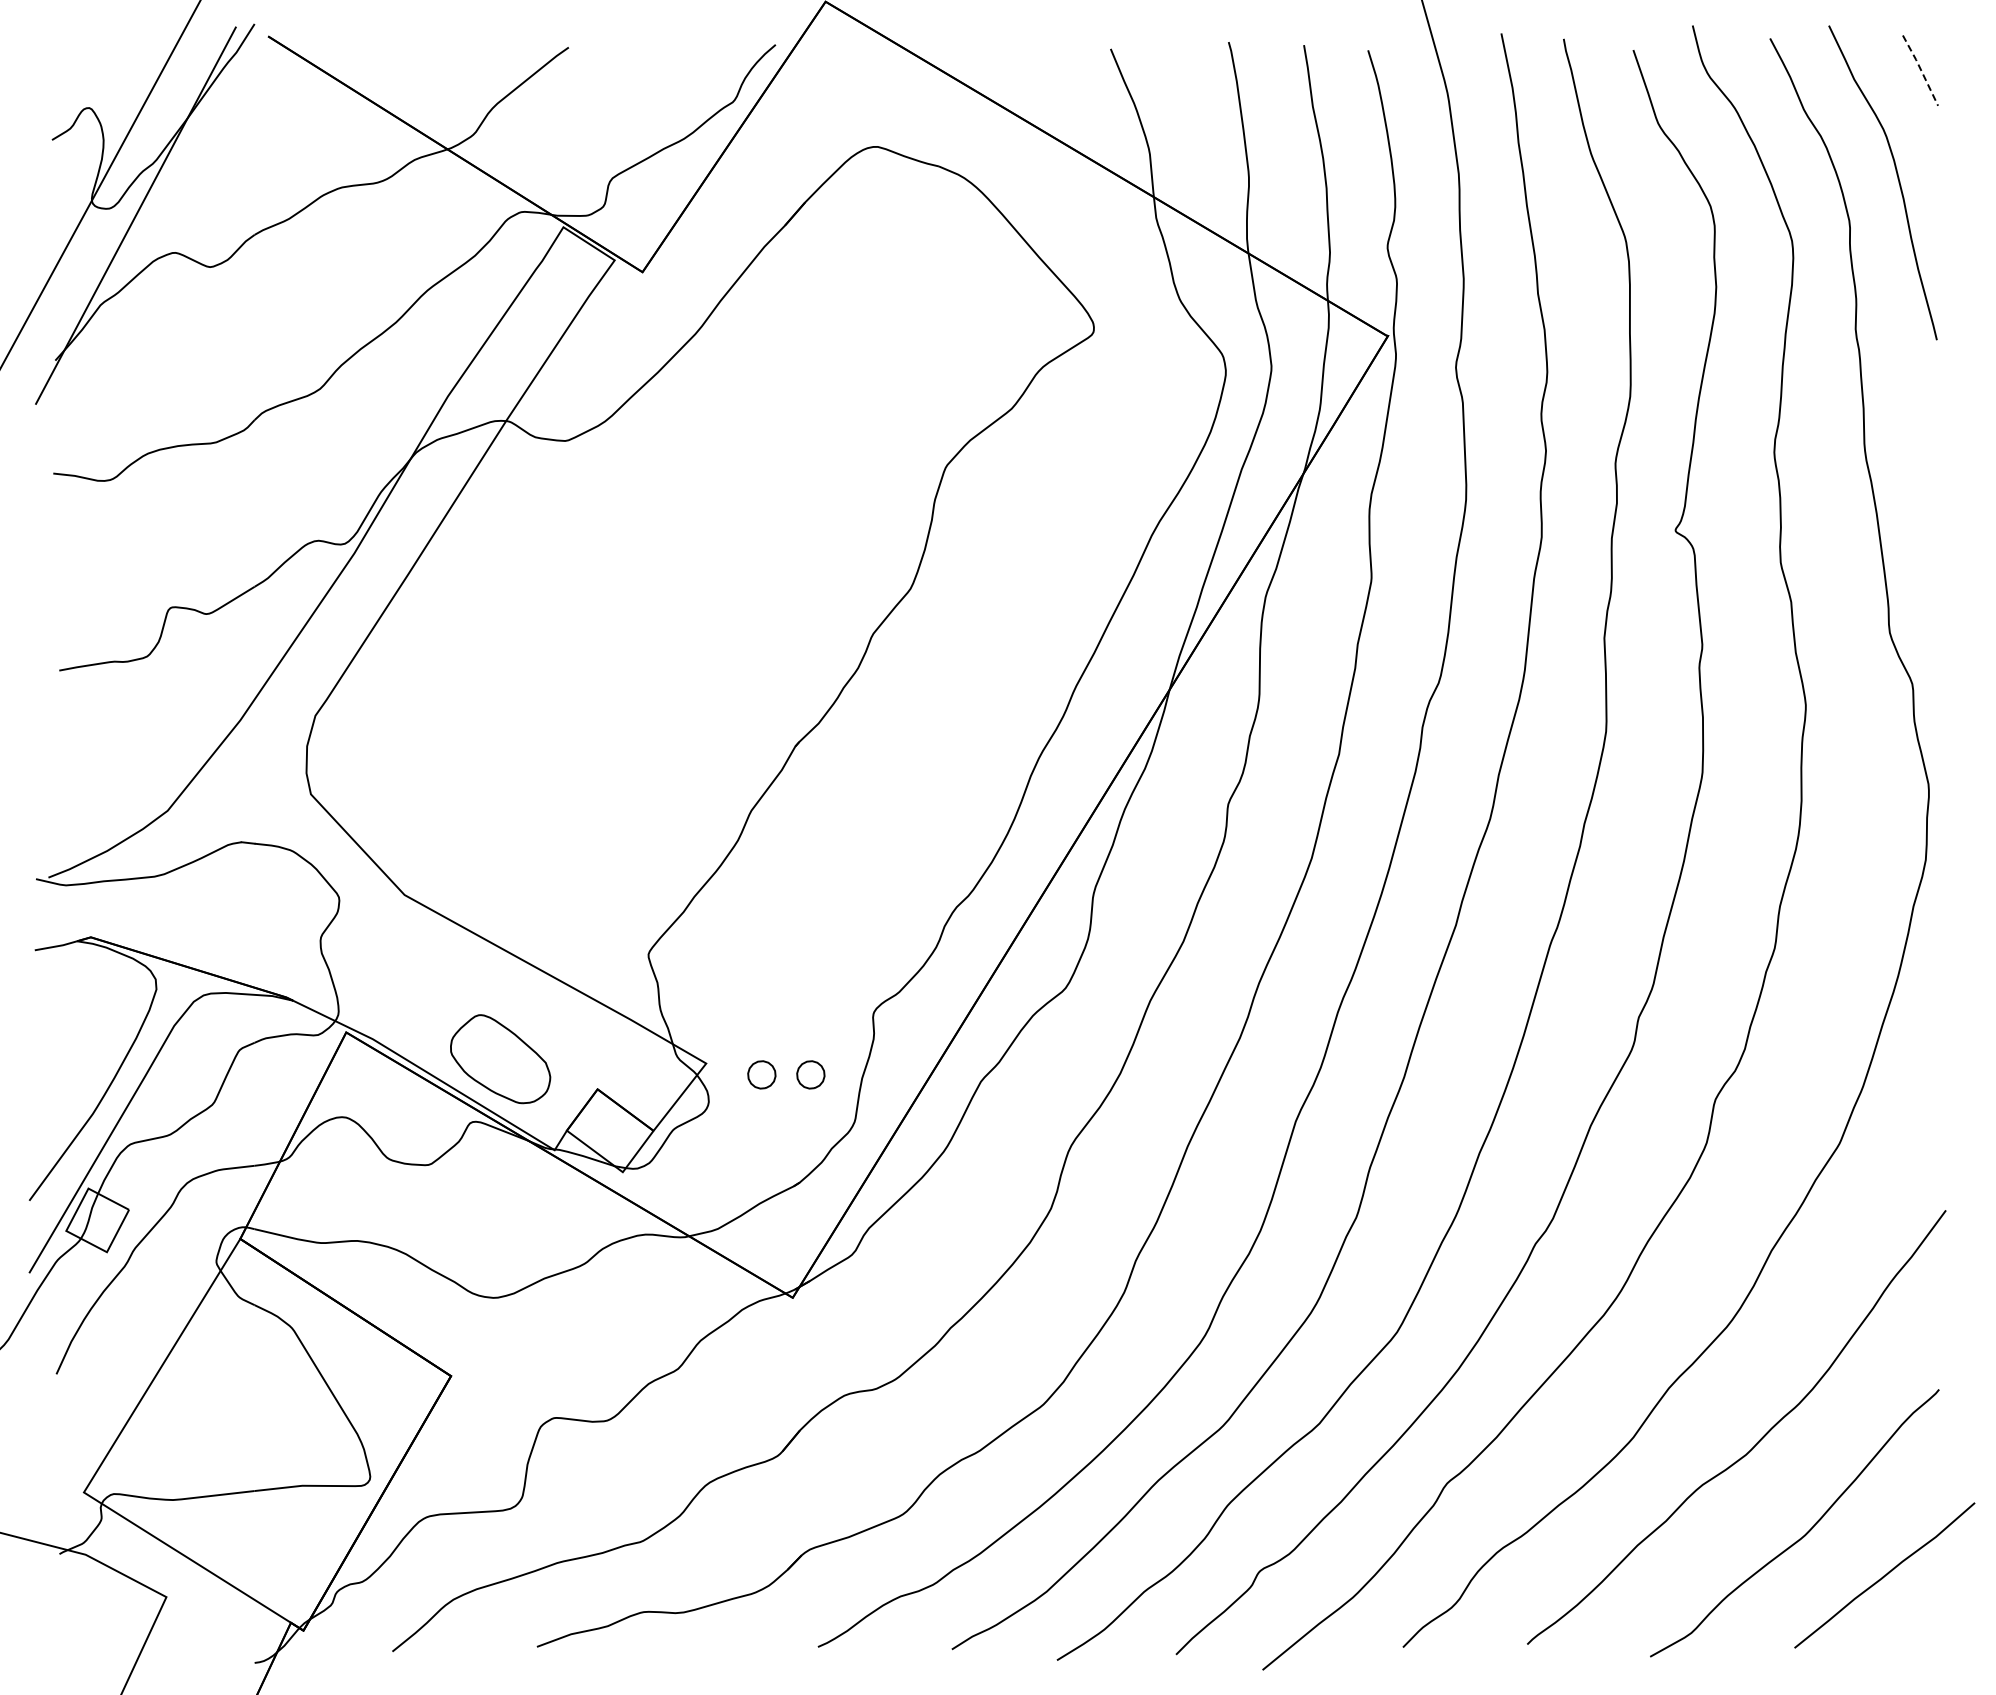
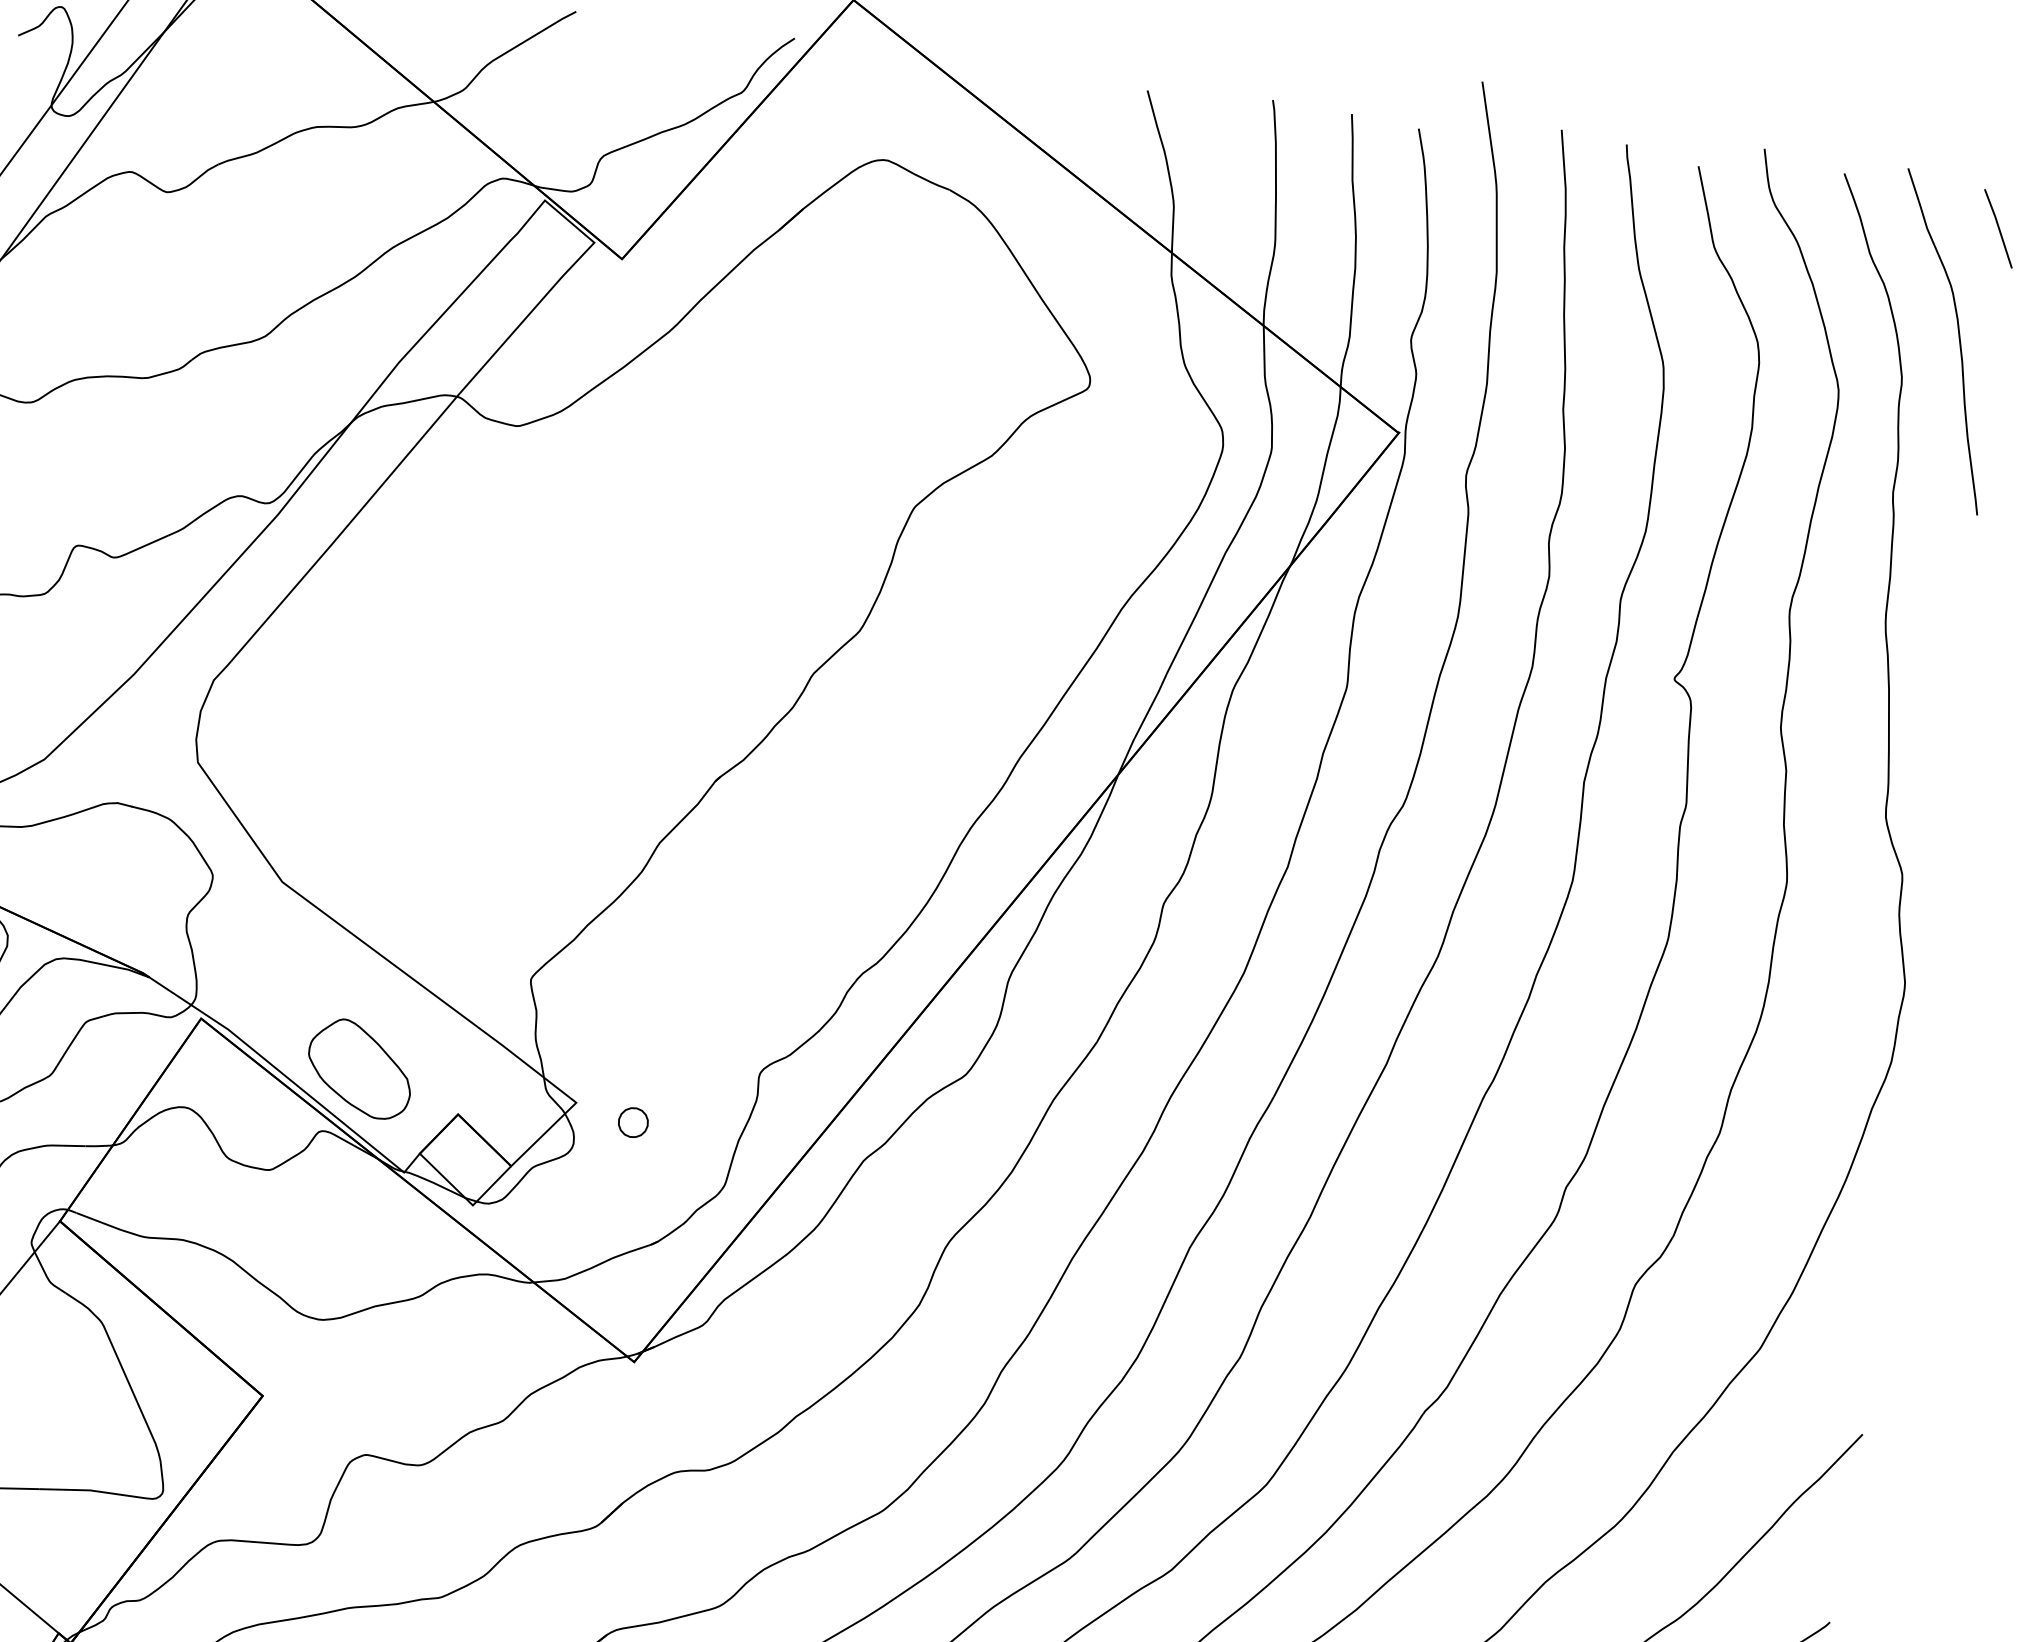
line: (1920, 69) -> (1998, 227), dashed -> solid
part: (810, 1074) -> (684, 1129), removed

